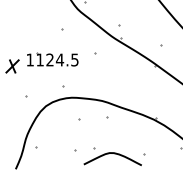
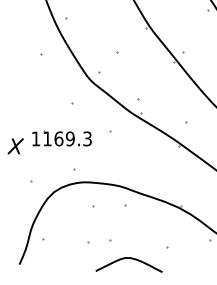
text: (61, 59) -> (72, 138), 1124.5 -> 1169.3
curve: (114, 154) -> (131, 259), moved

